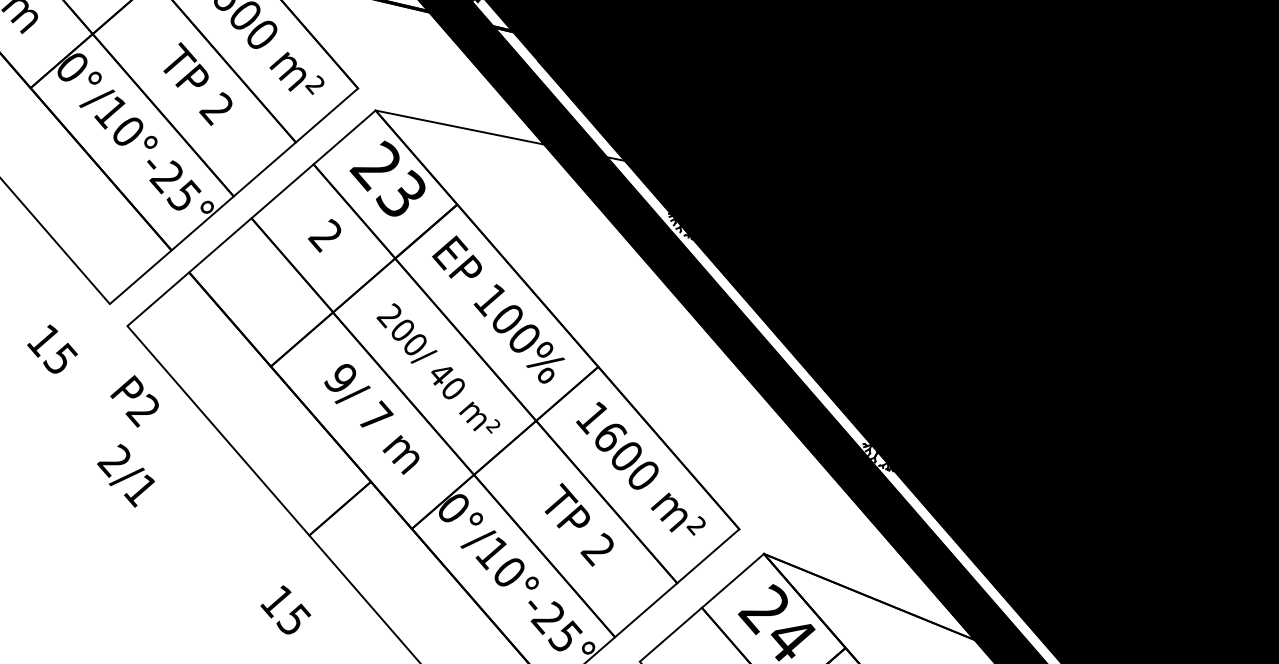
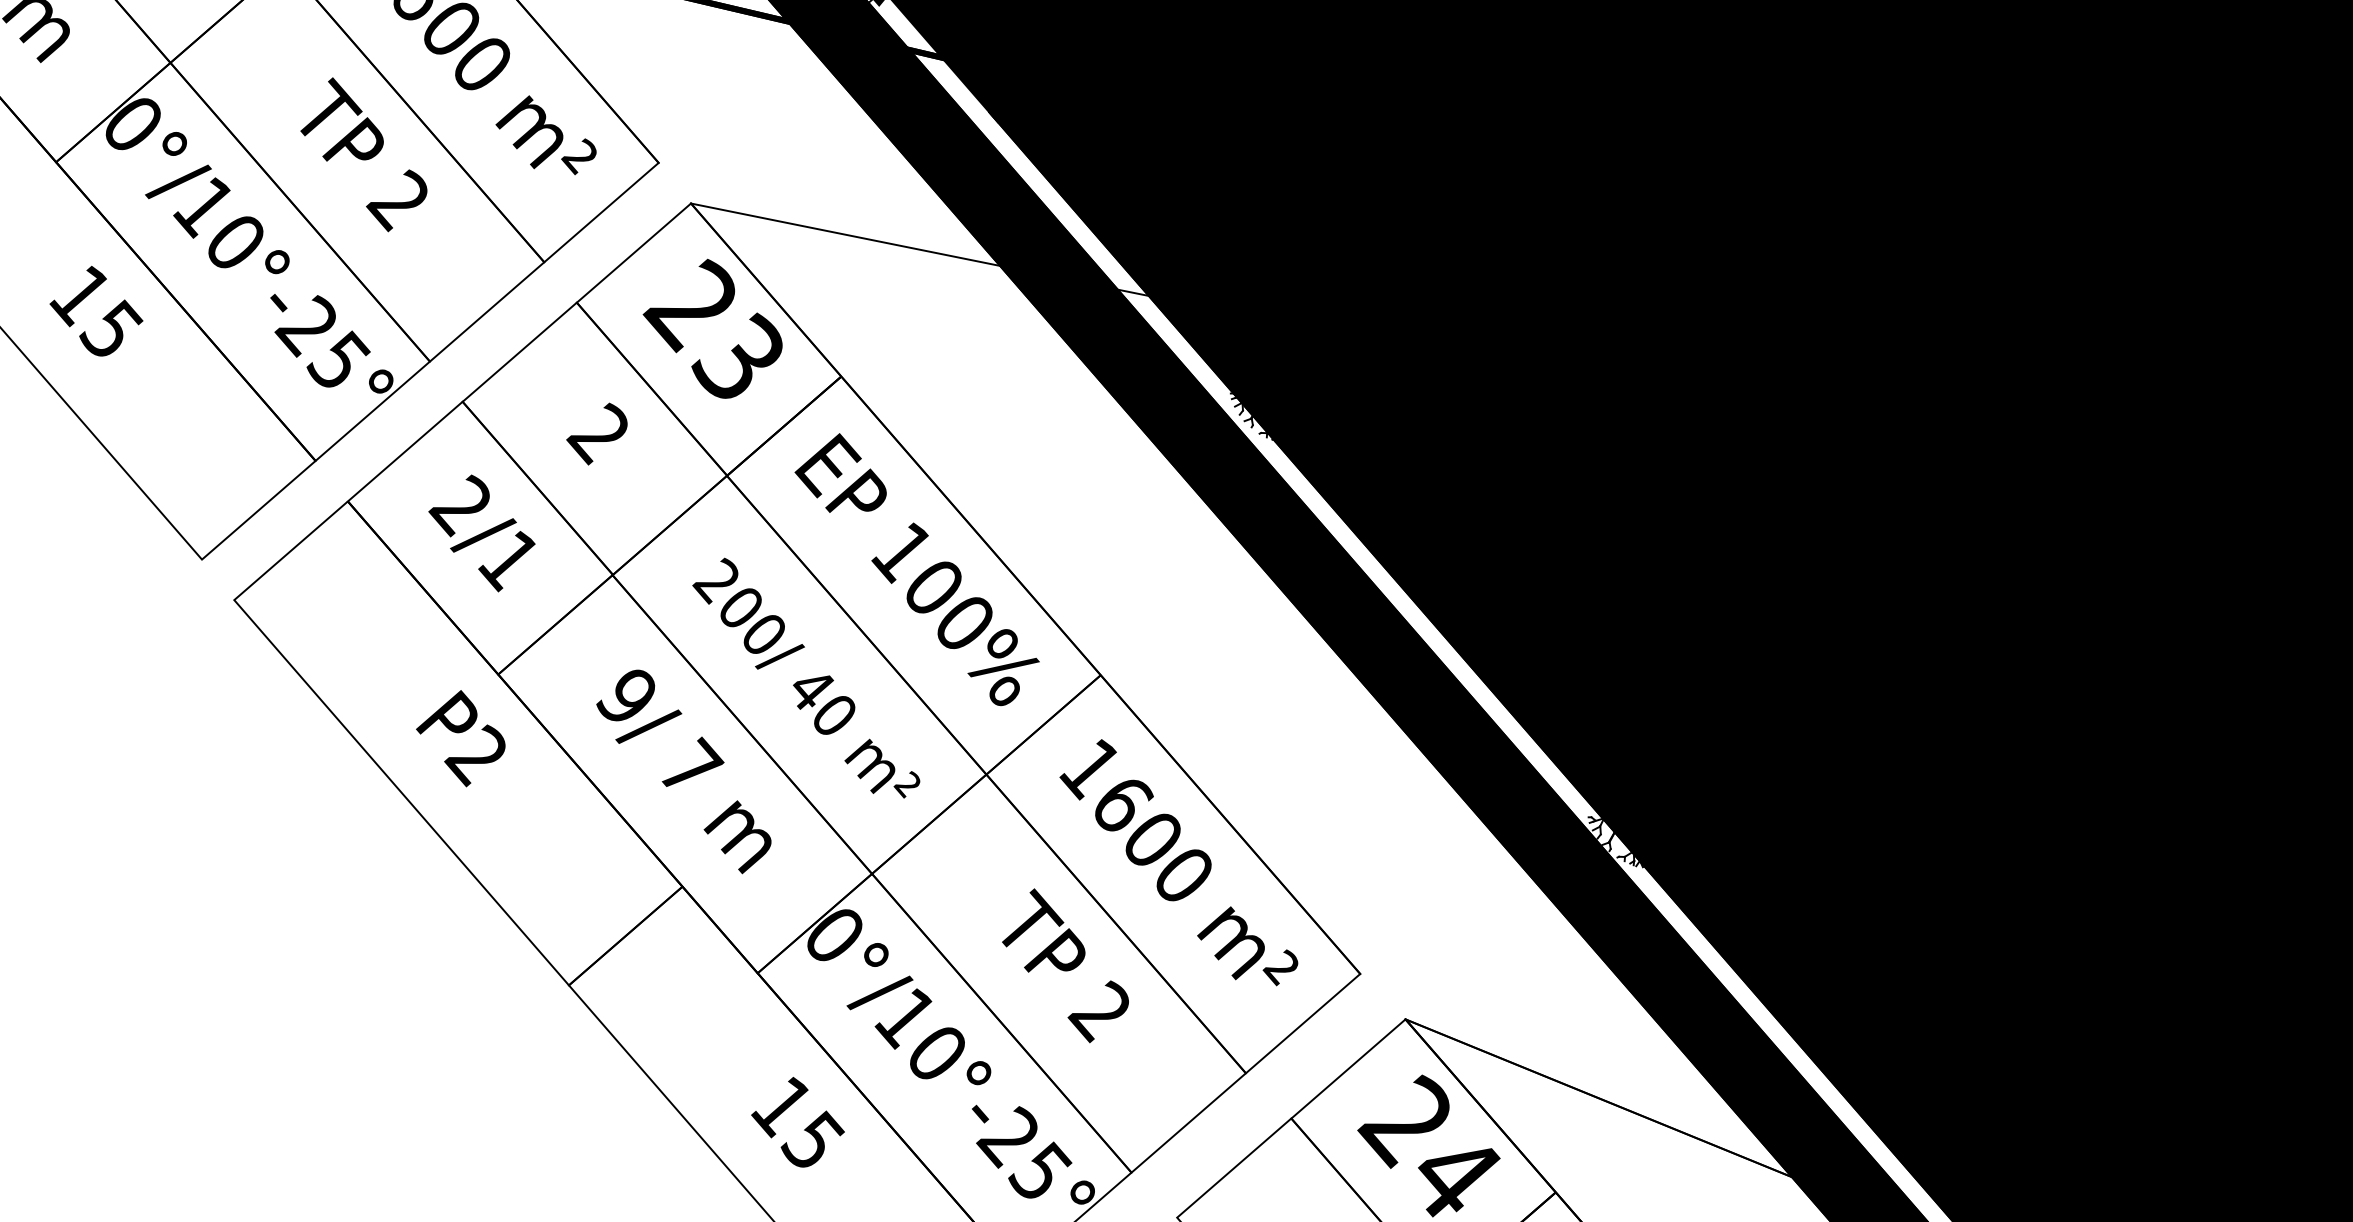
text: (52, 348) -> (96, 310), moved
text: (134, 401) -> (460, 738), moved
text: (126, 475) -> (482, 532), moved
text: (285, 609) -> (797, 1121), moved

